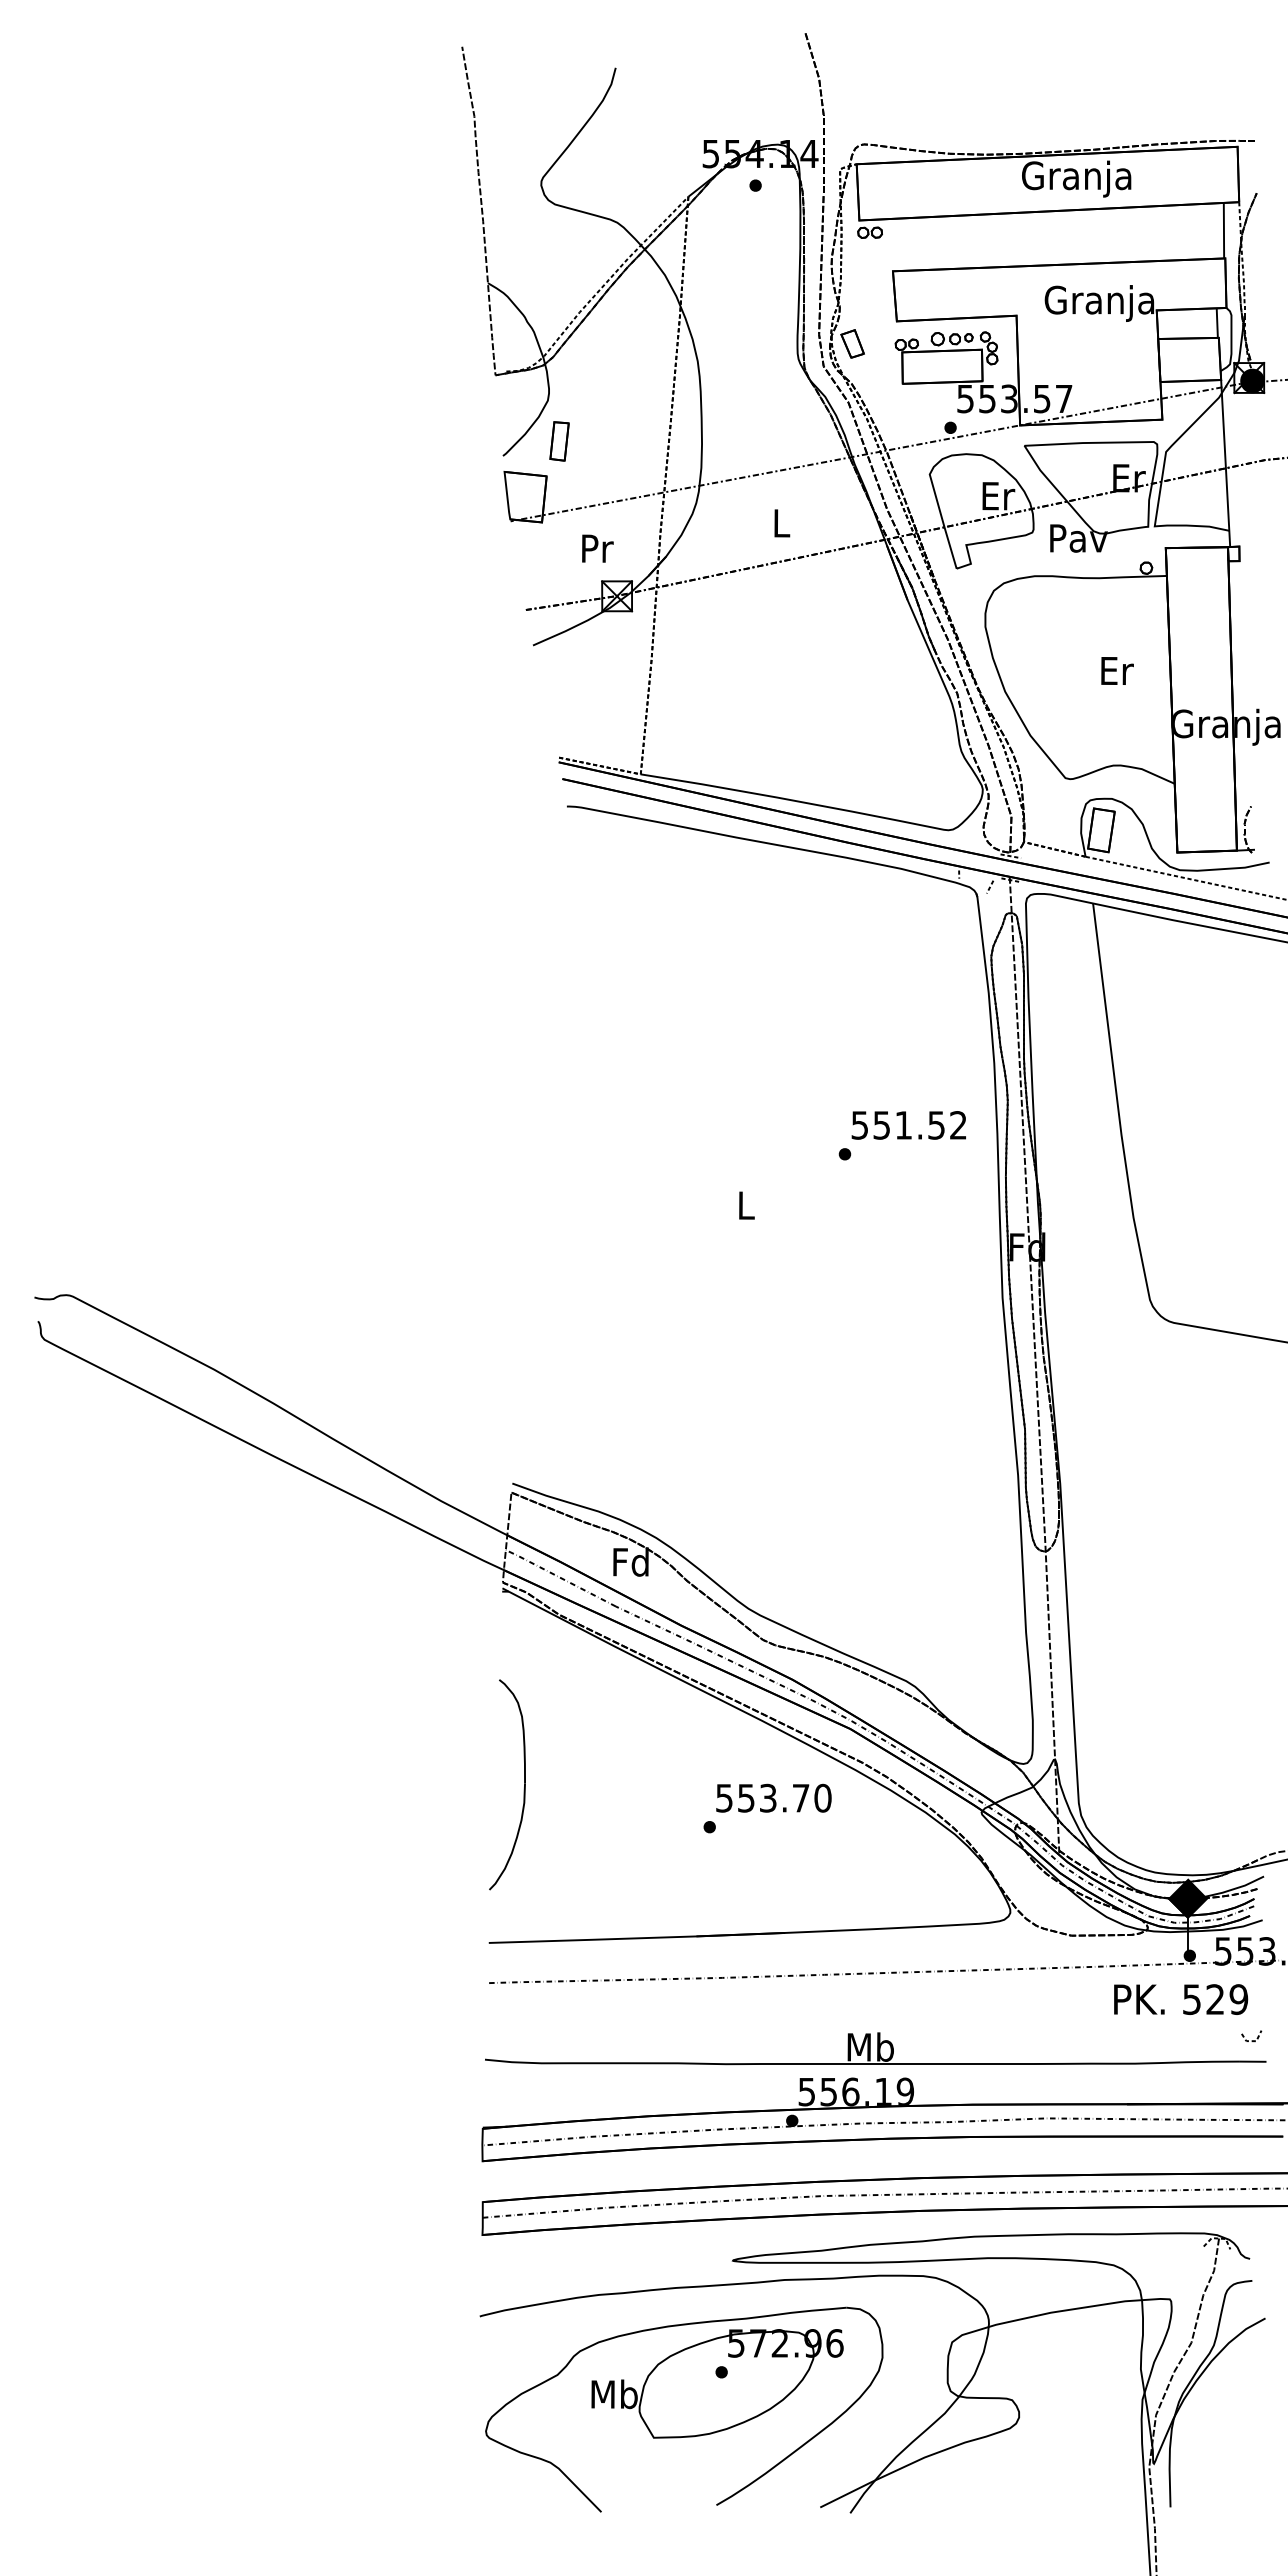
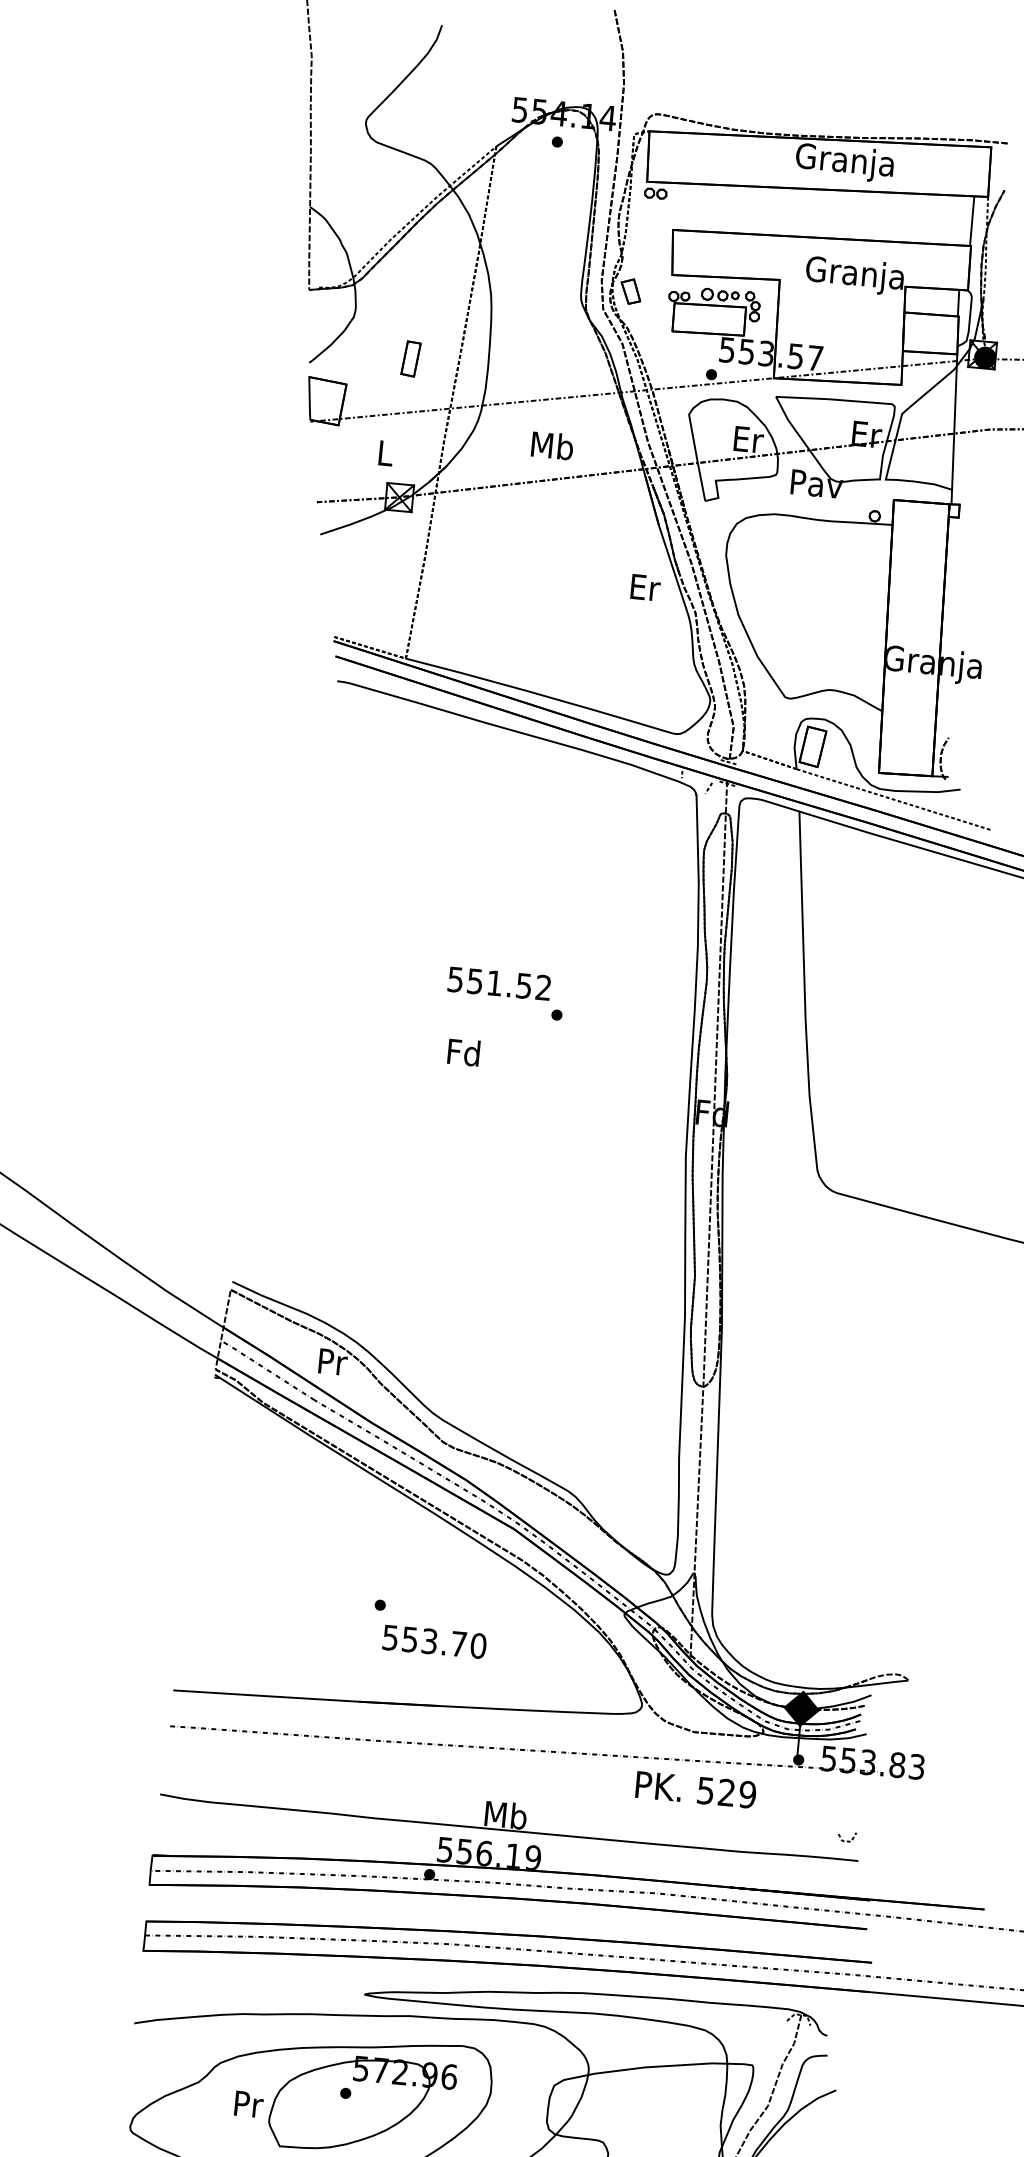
part: (559, 441) -> (410, 359), moved
text: (781, 522) -> (552, 445), L -> Mb
text: (597, 548) -> (385, 453), Pr -> L
text: (1117, 670) -> (645, 587), moved
text: (908, 1125) -> (499, 983), moved
text: (745, 1205) -> (463, 1052), L -> Fd
text: (630, 1561) -> (331, 1361), Fd -> Pr
part: (523, 1789) -> (216, 1556), removed
text: (773, 1797) -> (434, 1641), moved
text: (1181, 1999) -> (696, 1789), moved
text: (614, 2394) -> (248, 2104), Mb -> Pr

